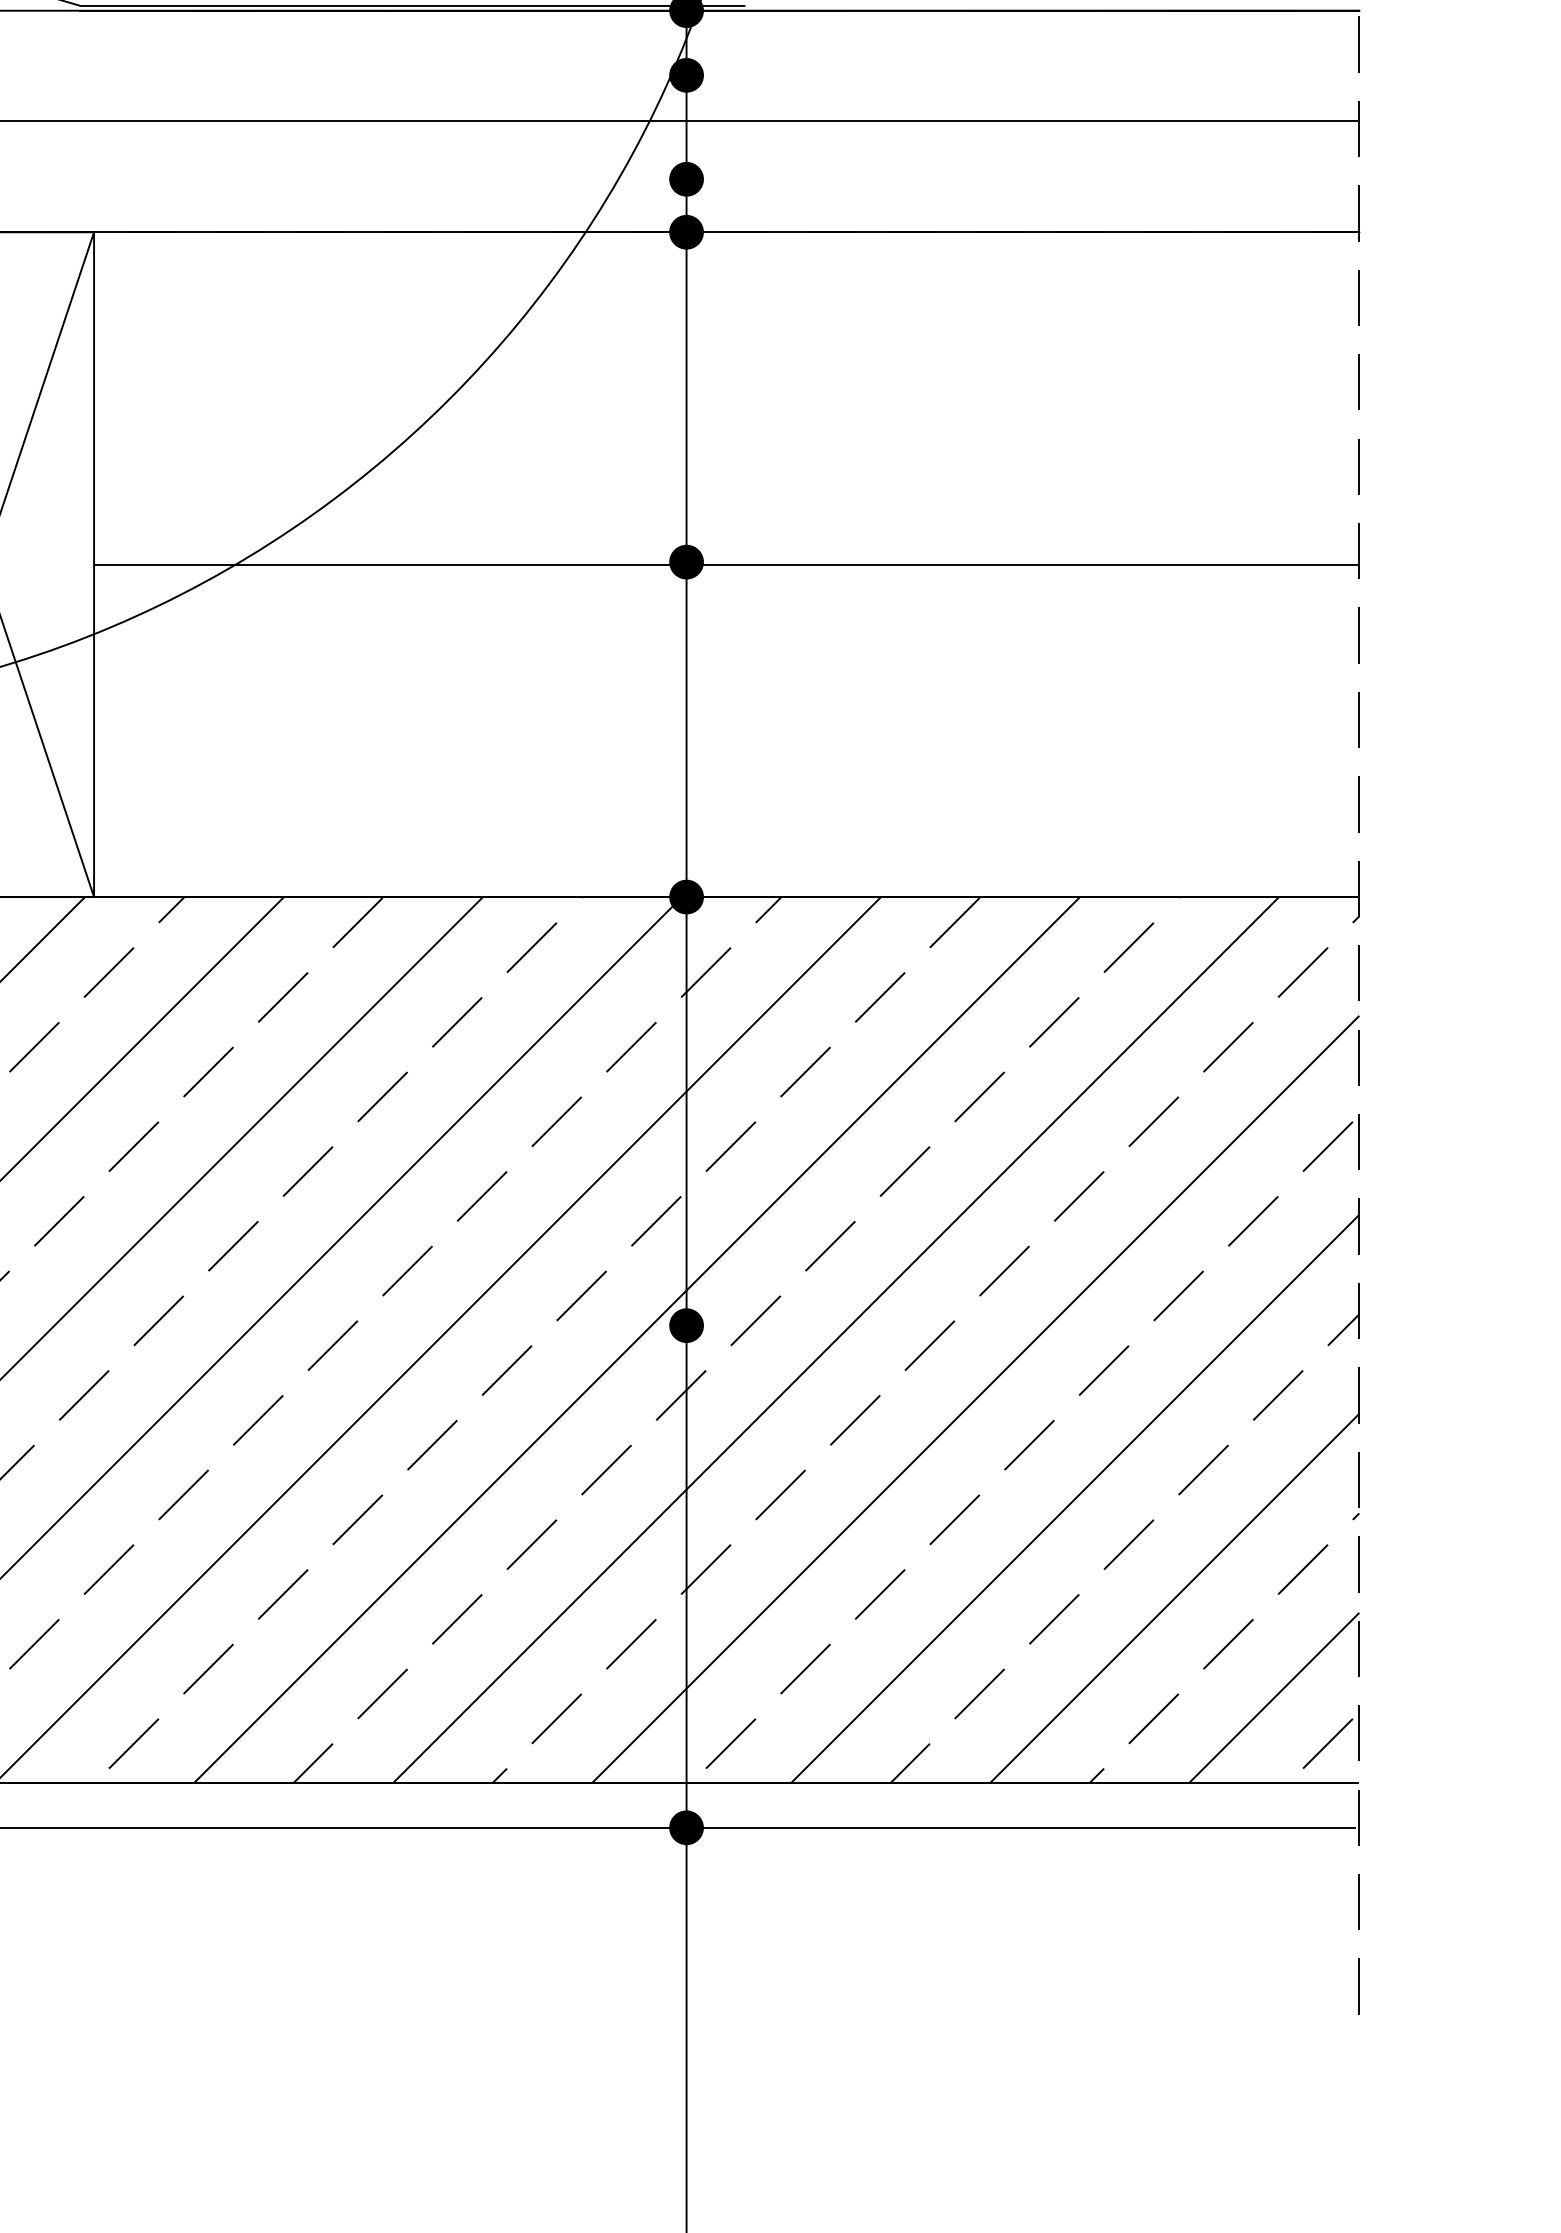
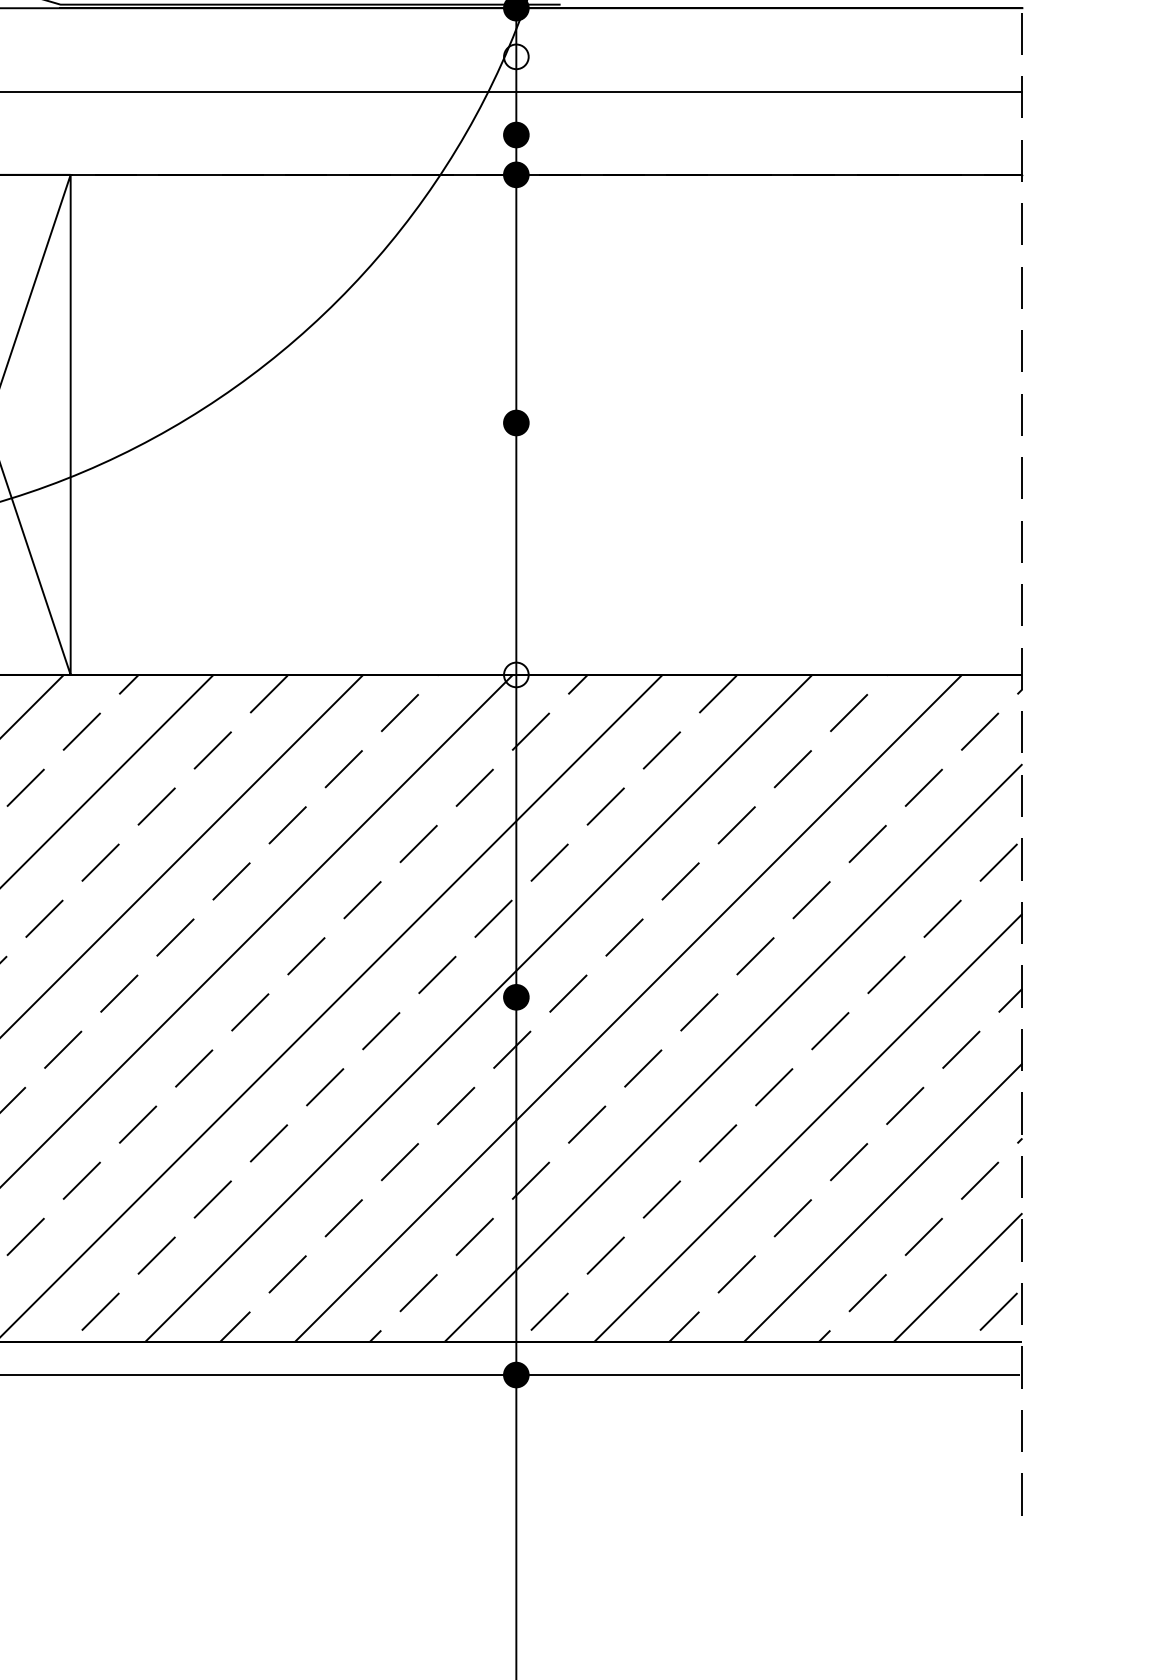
fill: (686, 74) -> (516, 56), removed
line: (726, 564) -> (546, 424), removed
fill: (686, 896) -> (516, 674), removed

